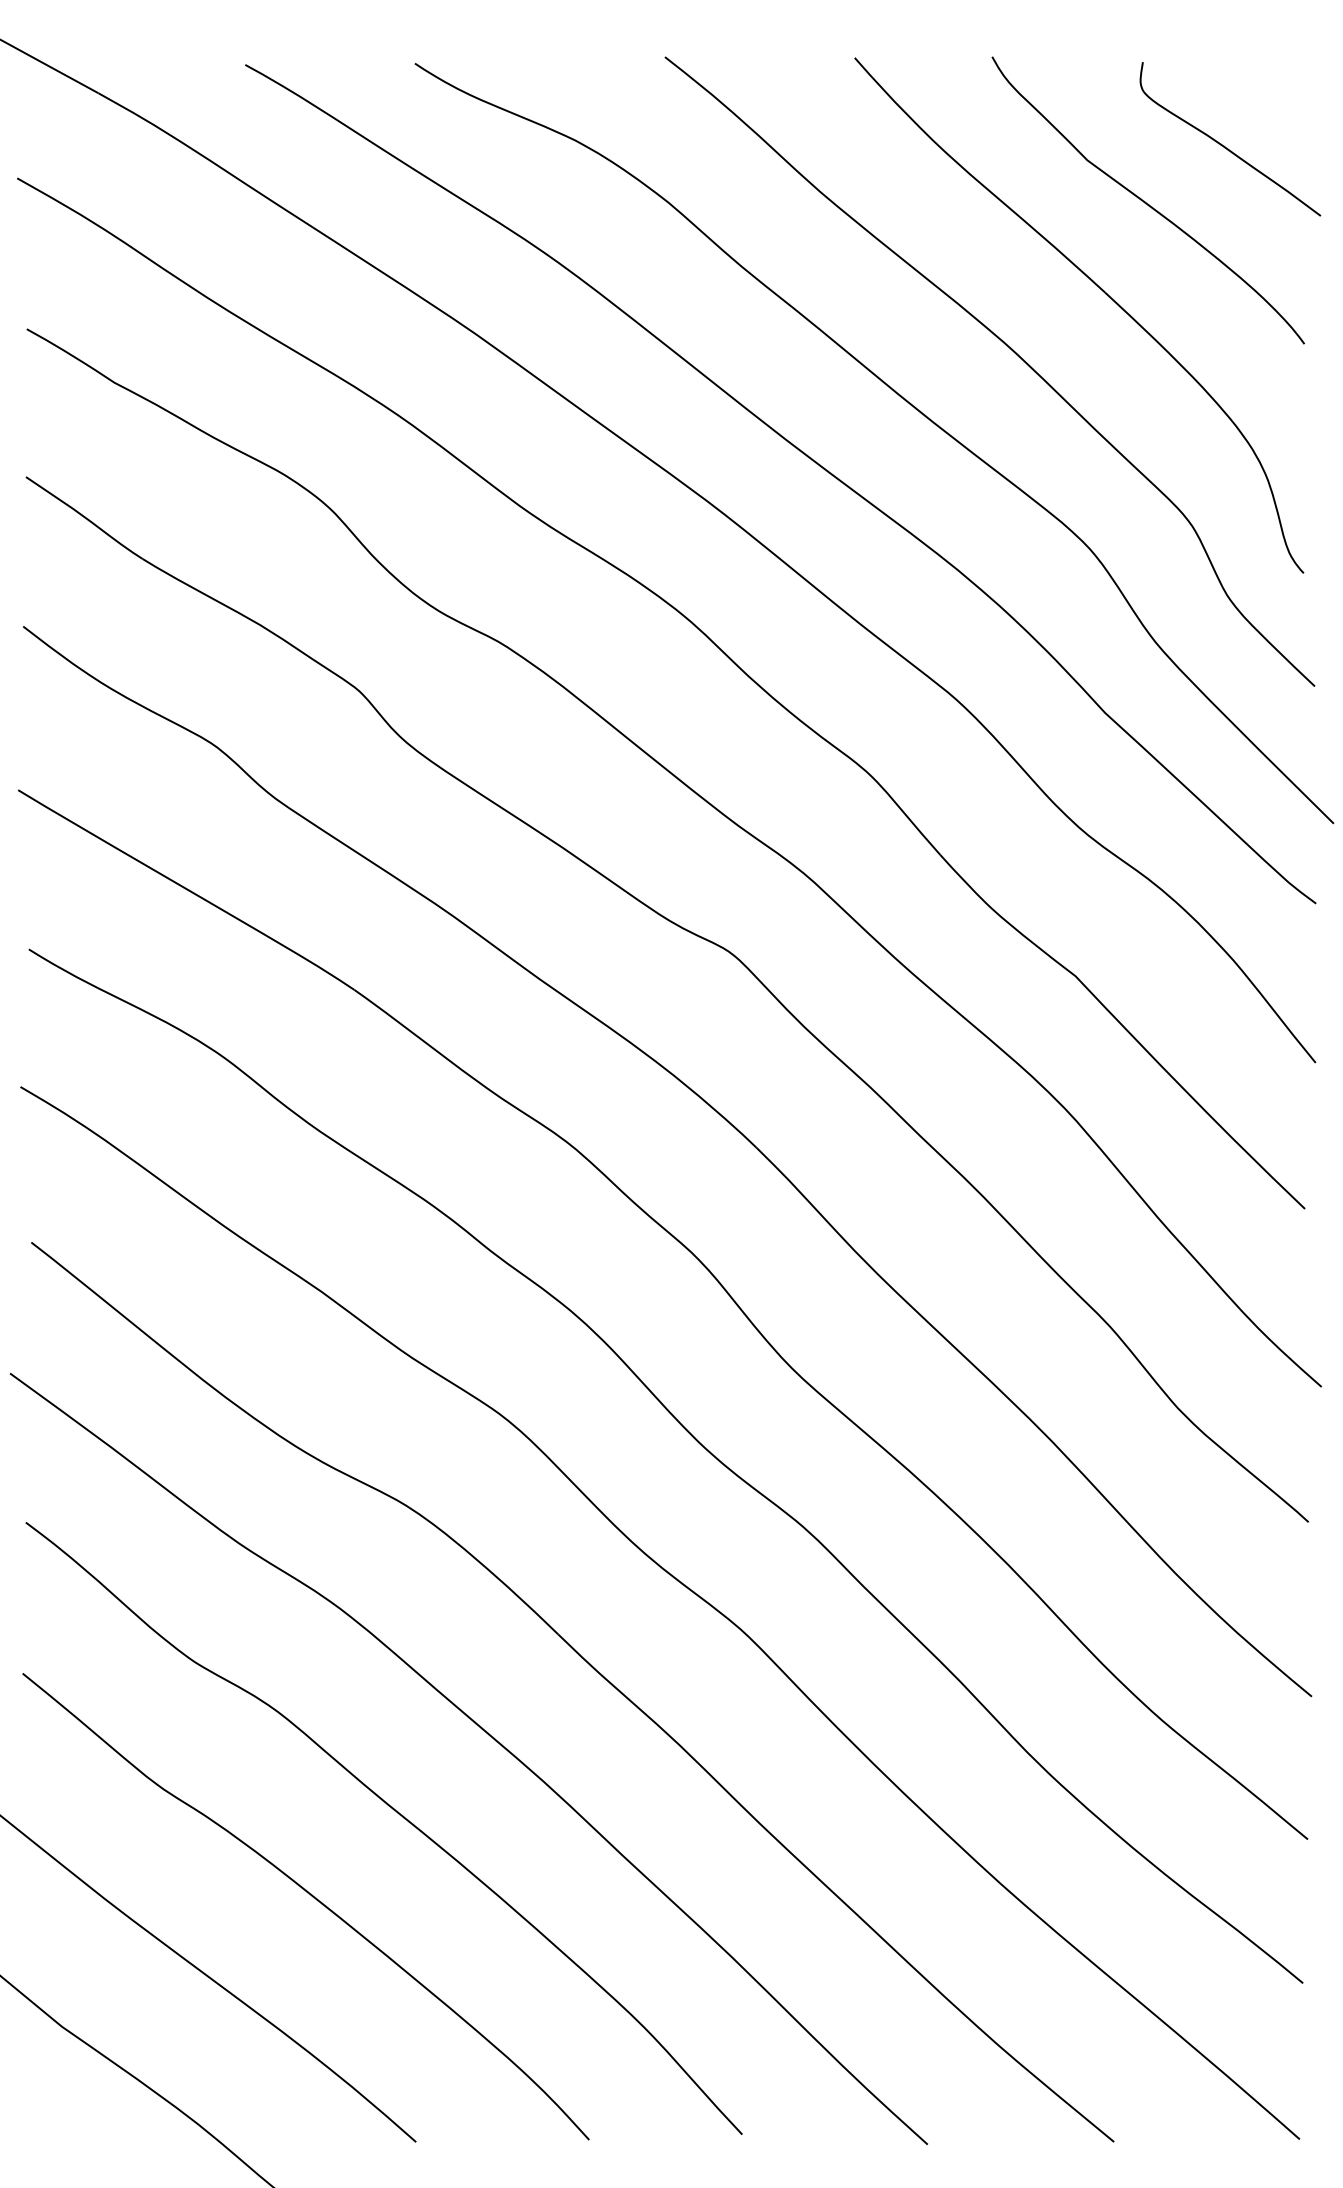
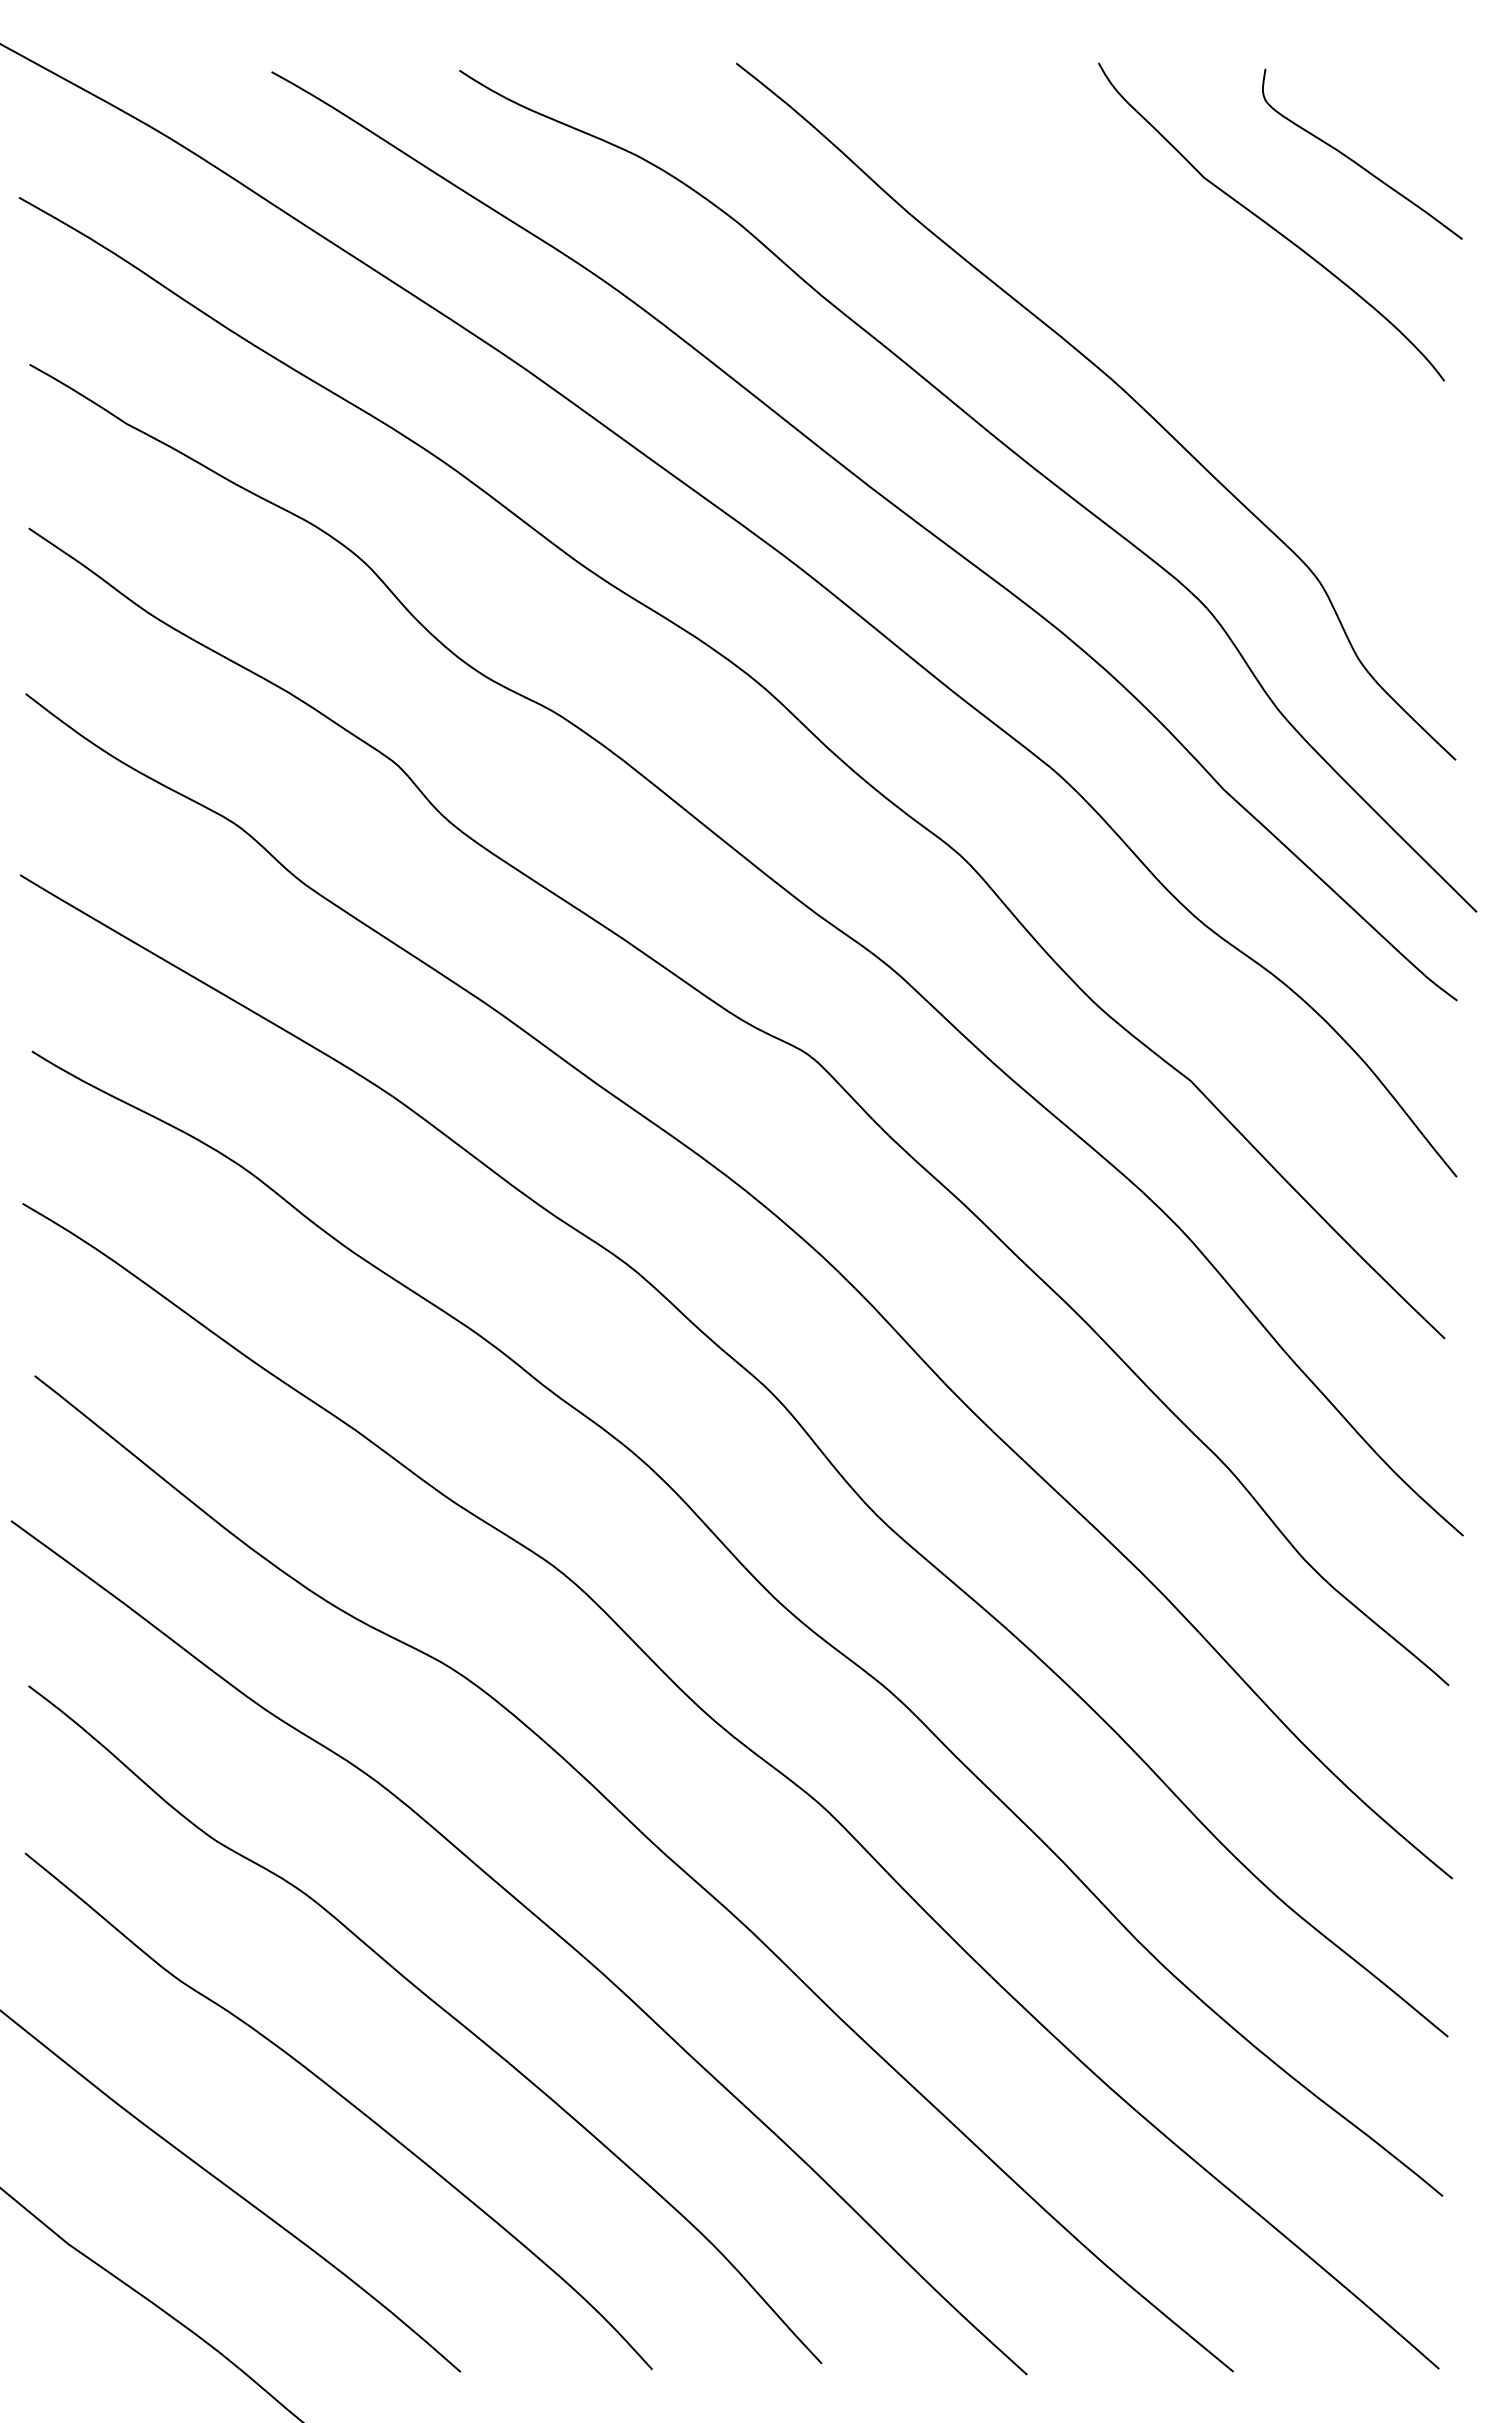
part: (1102, 291) -> (1220, 322), removed

